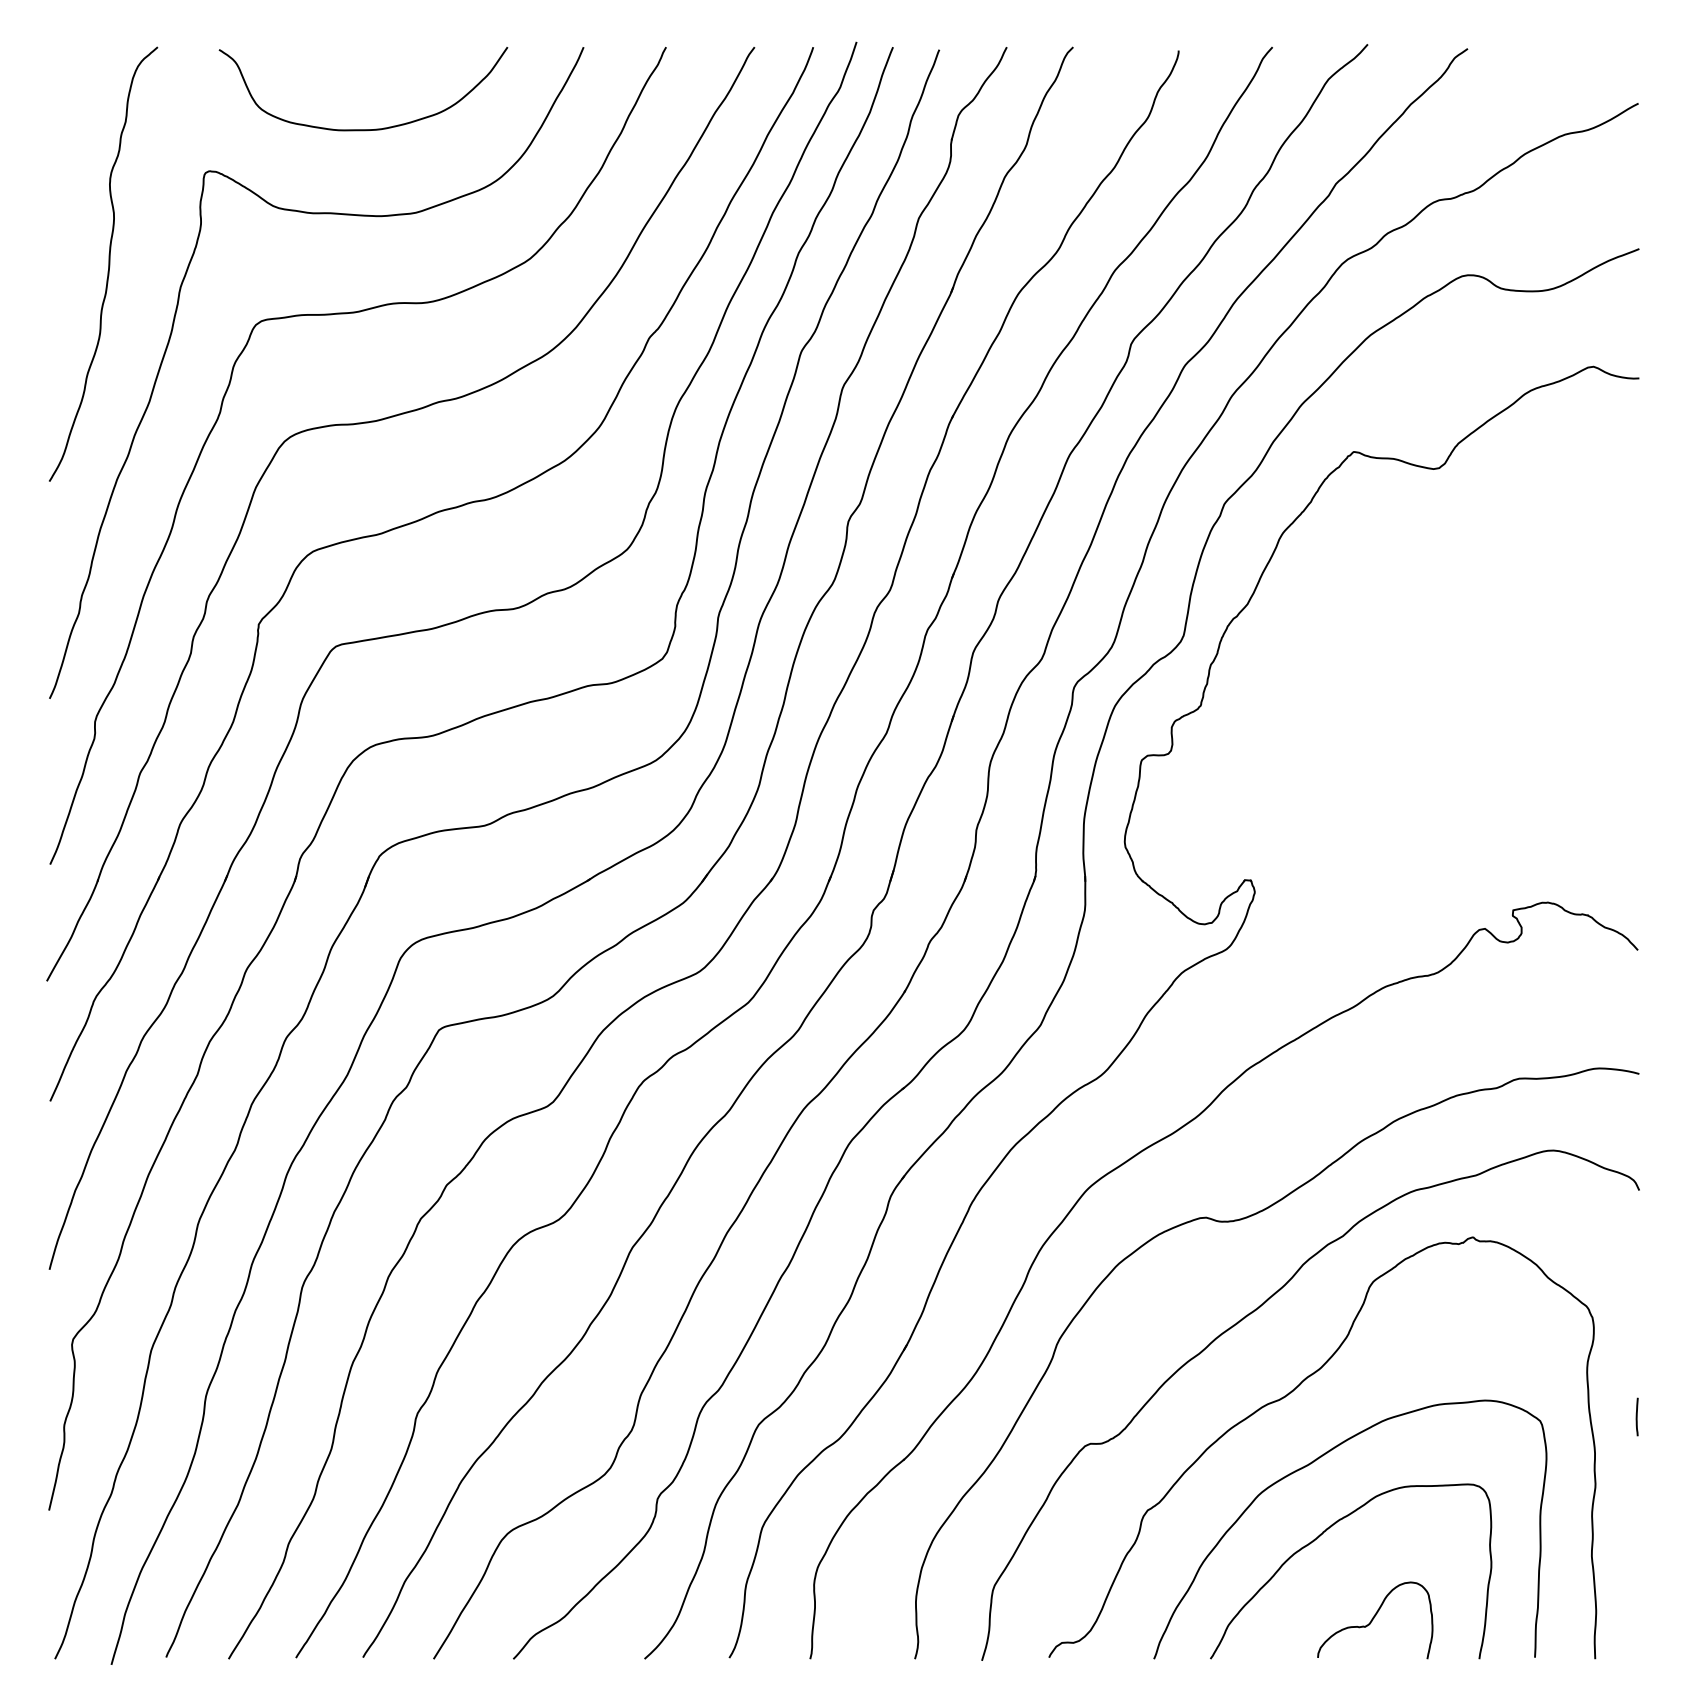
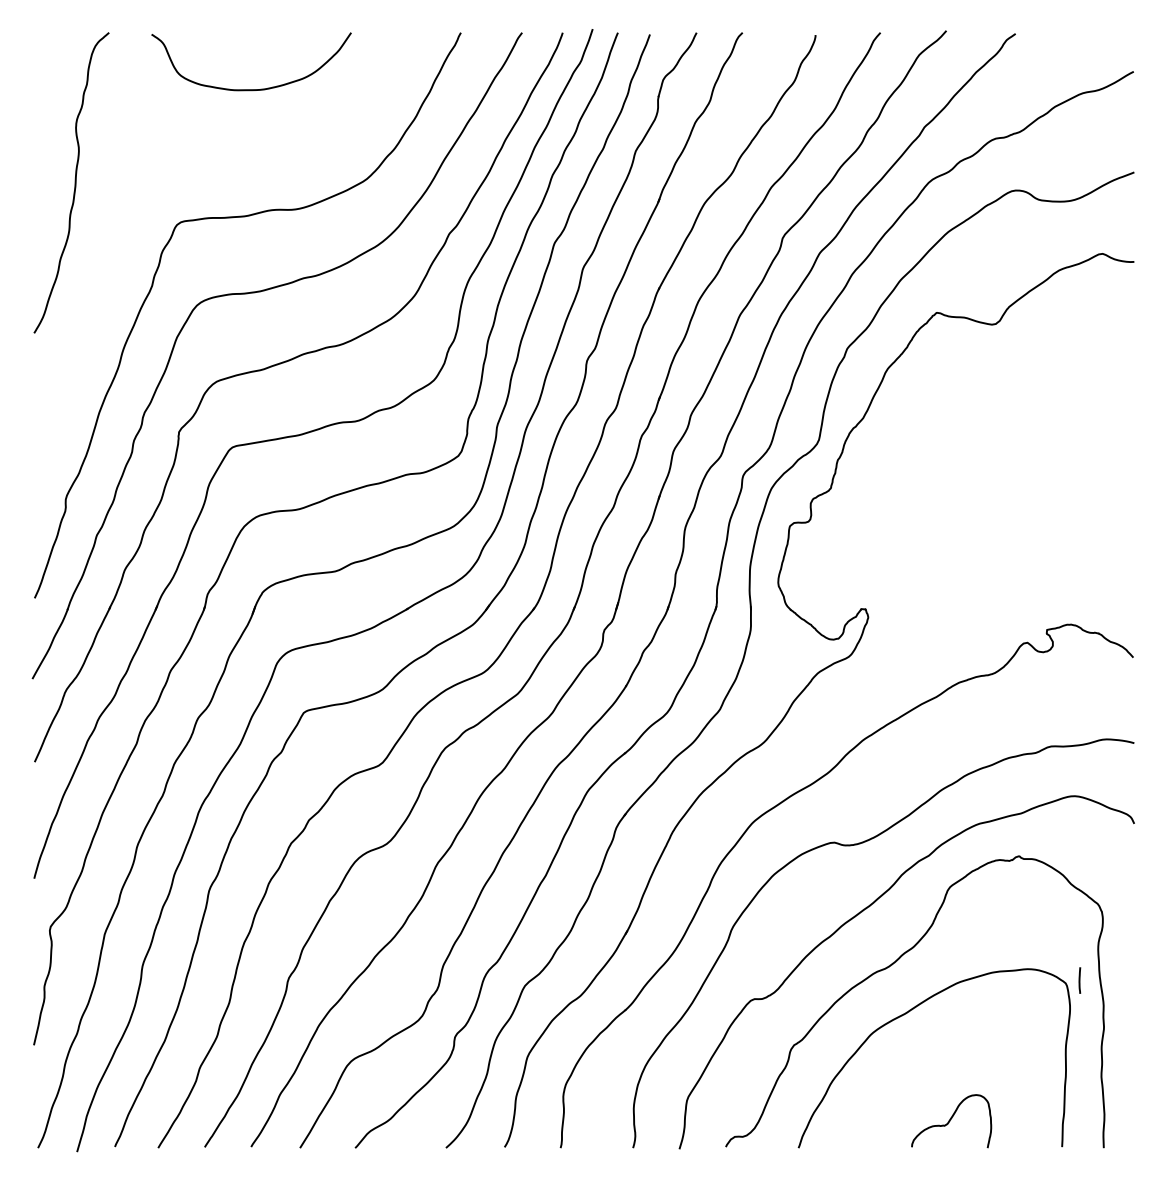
curve: (172, 334) -> (119, 231), removed
line: (1636, 1416) -> (1079, 980), moved
curve: (1323, 1535) -> (915, 1062), removed

